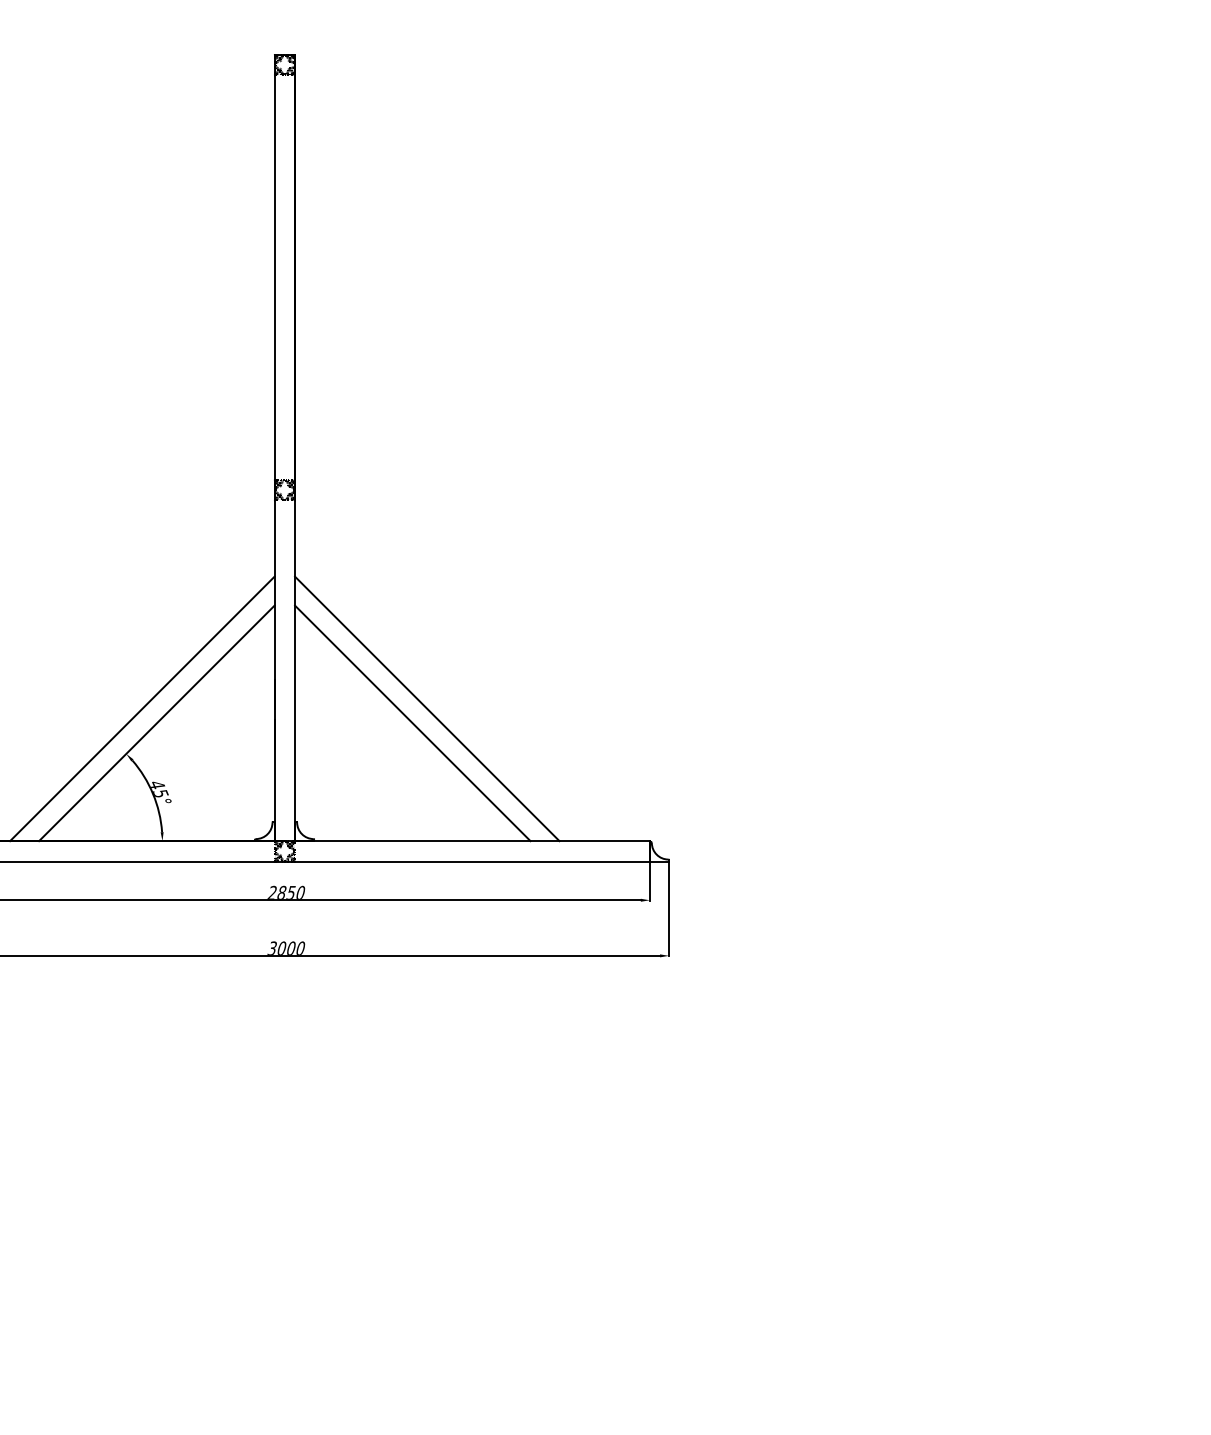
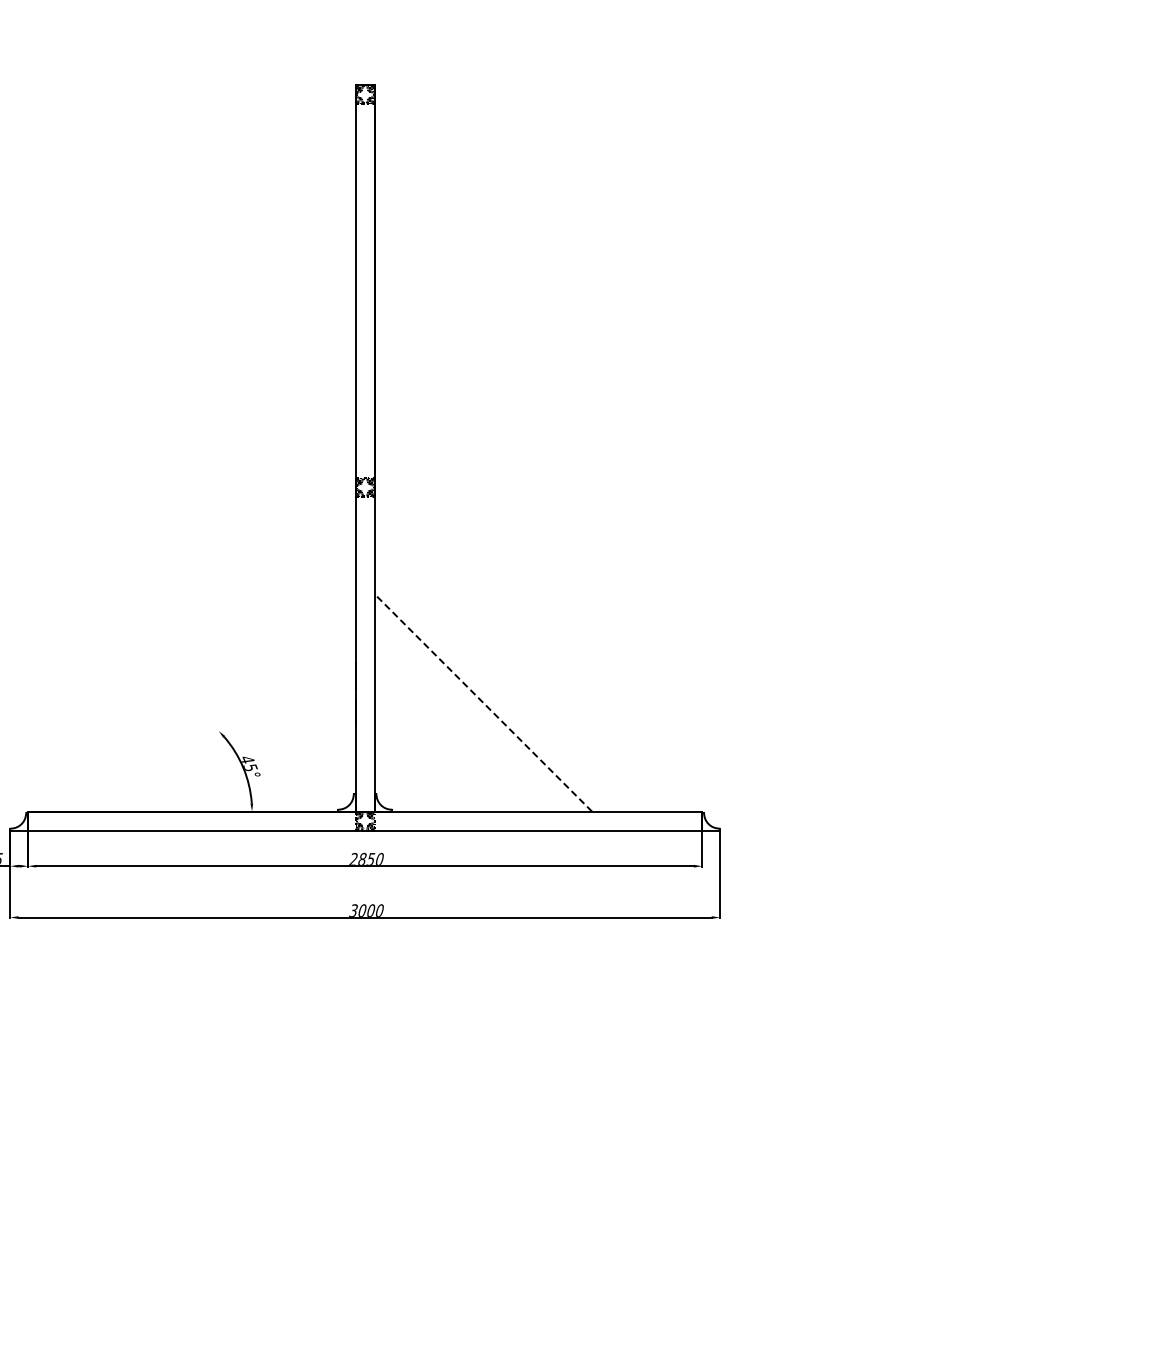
line: (142, 708) -> (233, 689), removed
line: (427, 708) -> (496, 689), removed
line: (156, 723) -> (246, 702), removed
line: (412, 723) -> (483, 702), solid -> dashed

